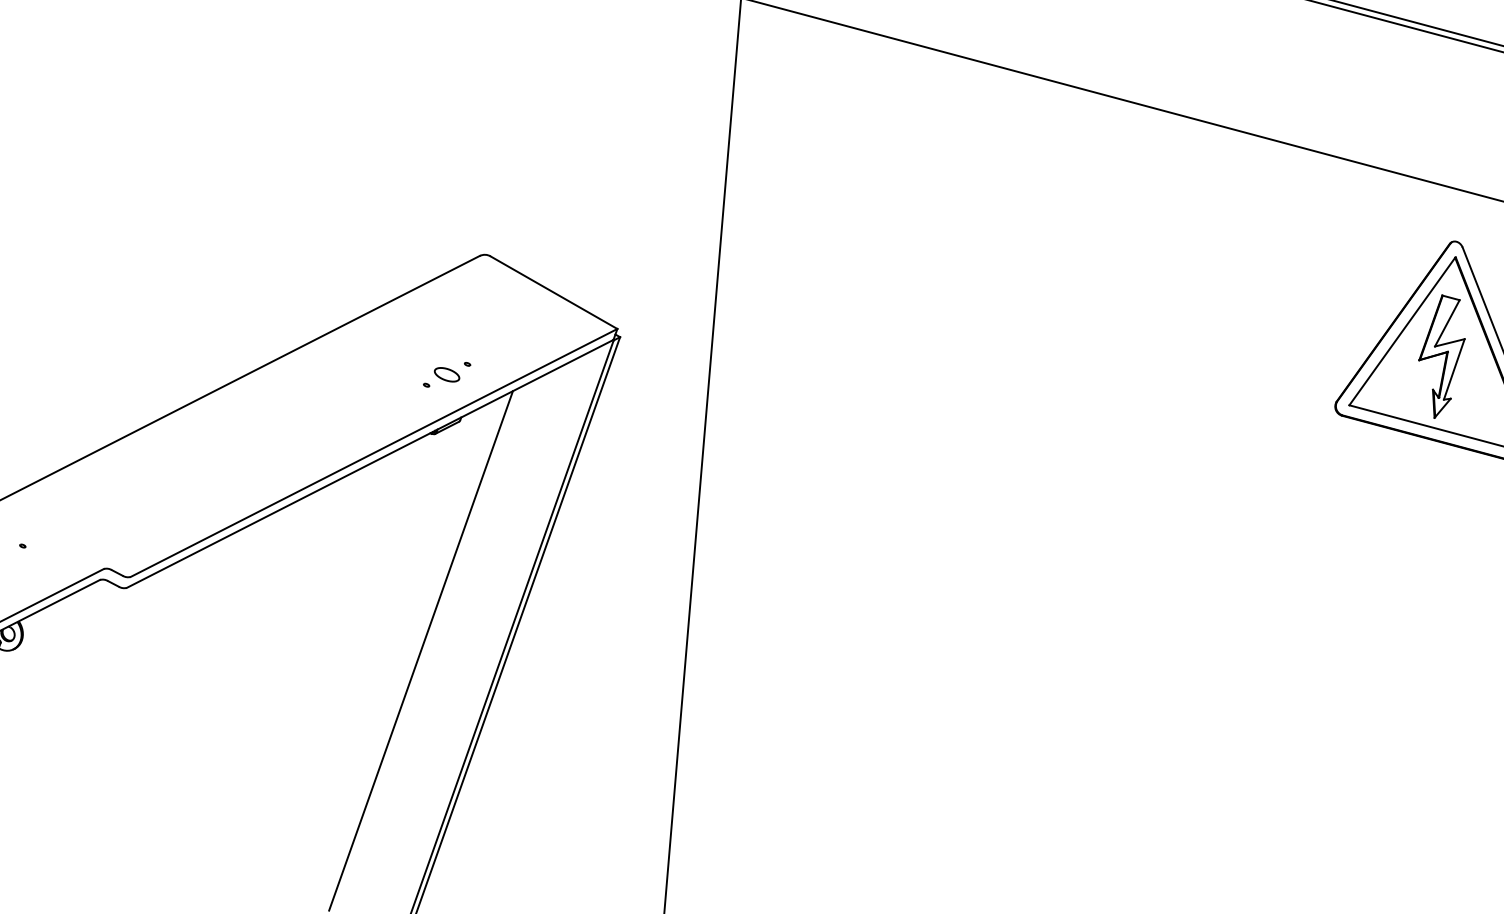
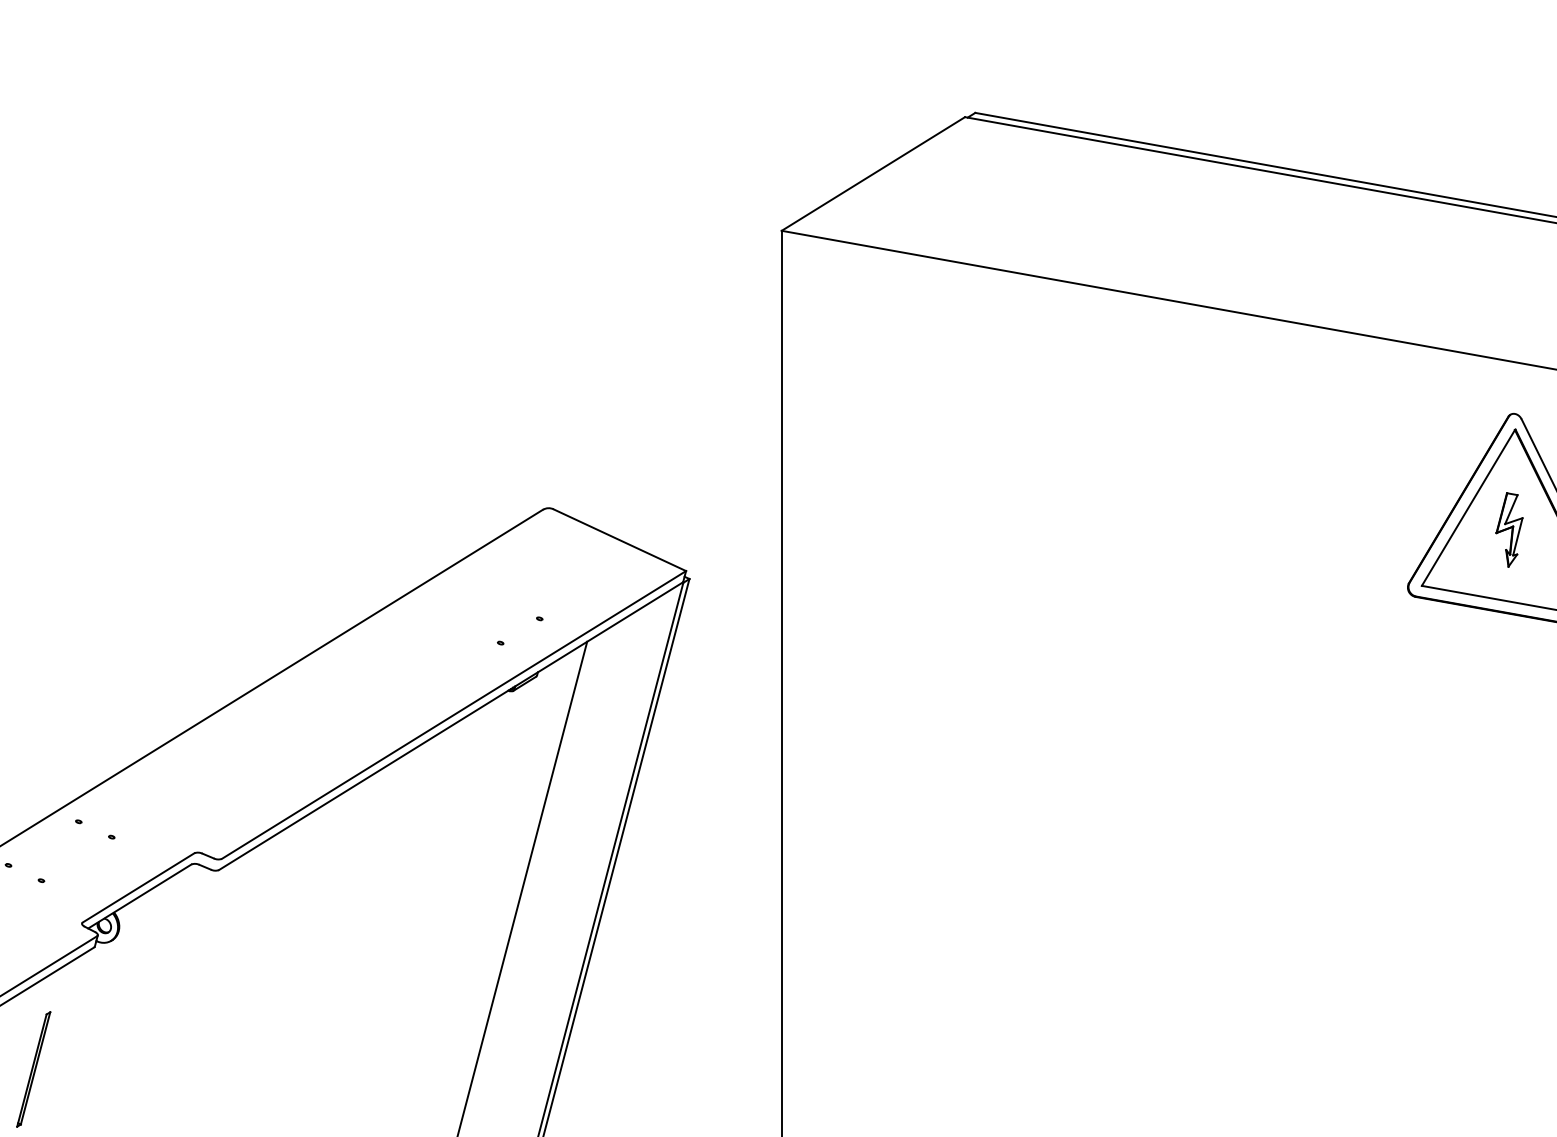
part: (1441, 356) -> (1509, 529), size x0.6
part: (446, 374) -> (519, 630), removed

